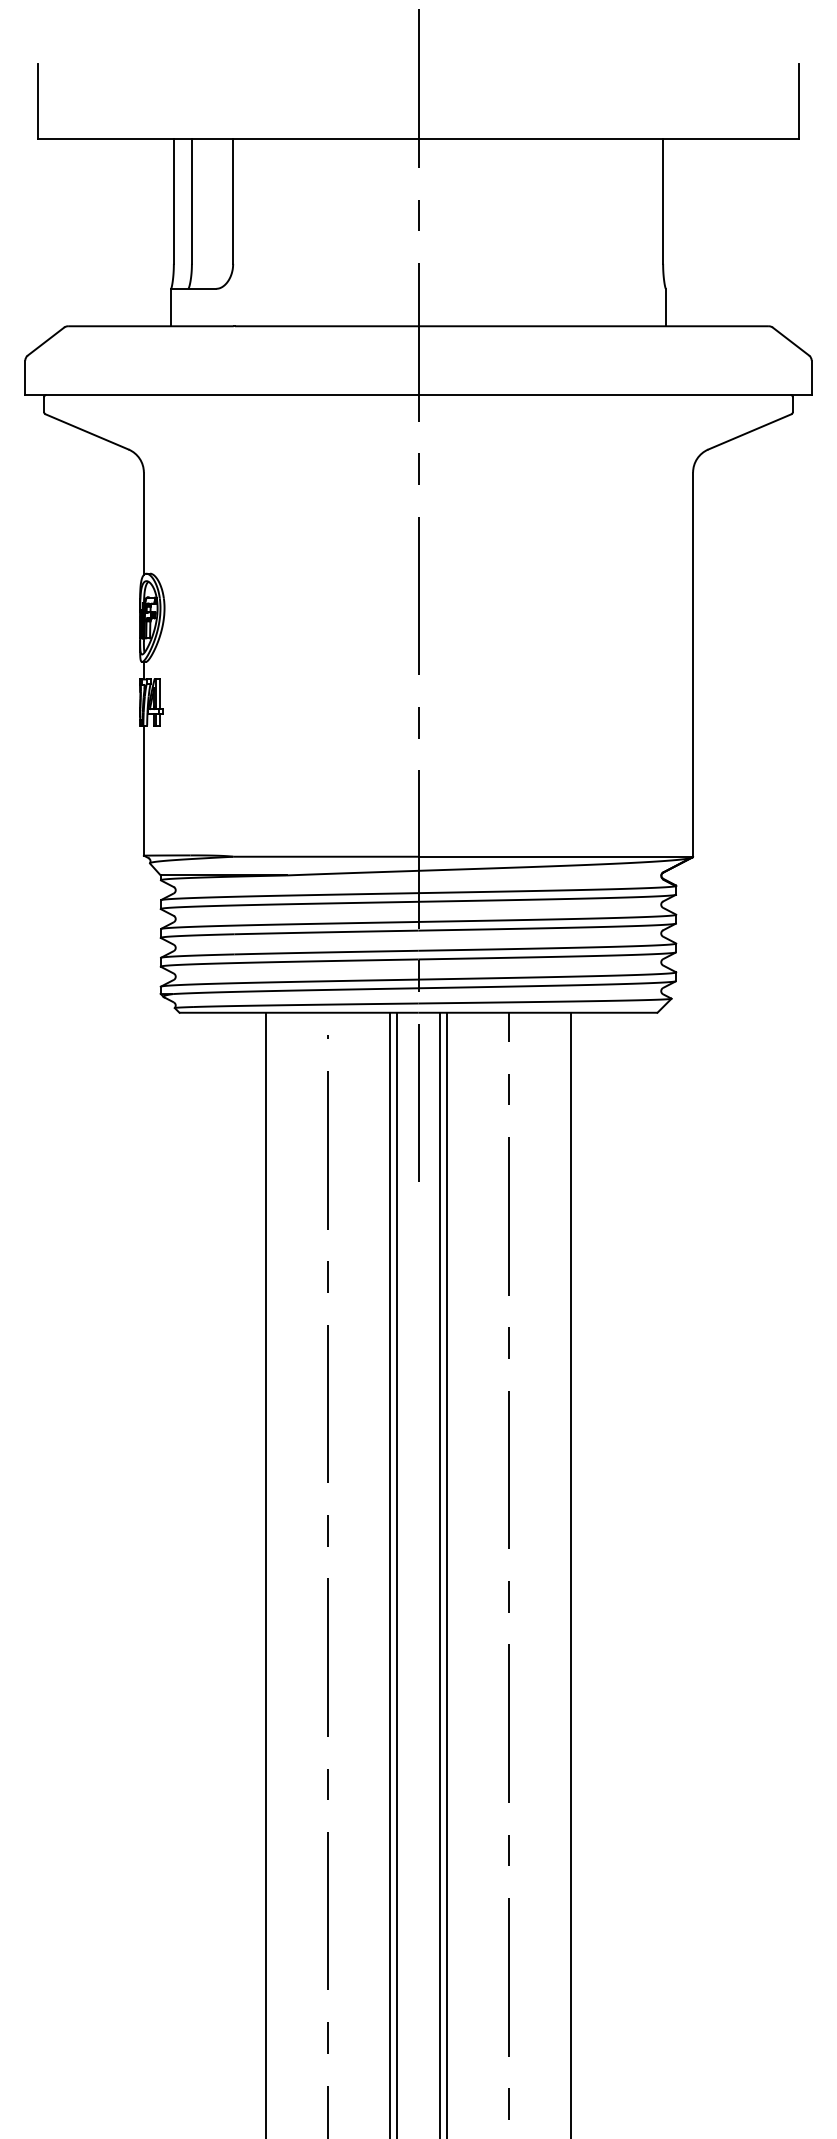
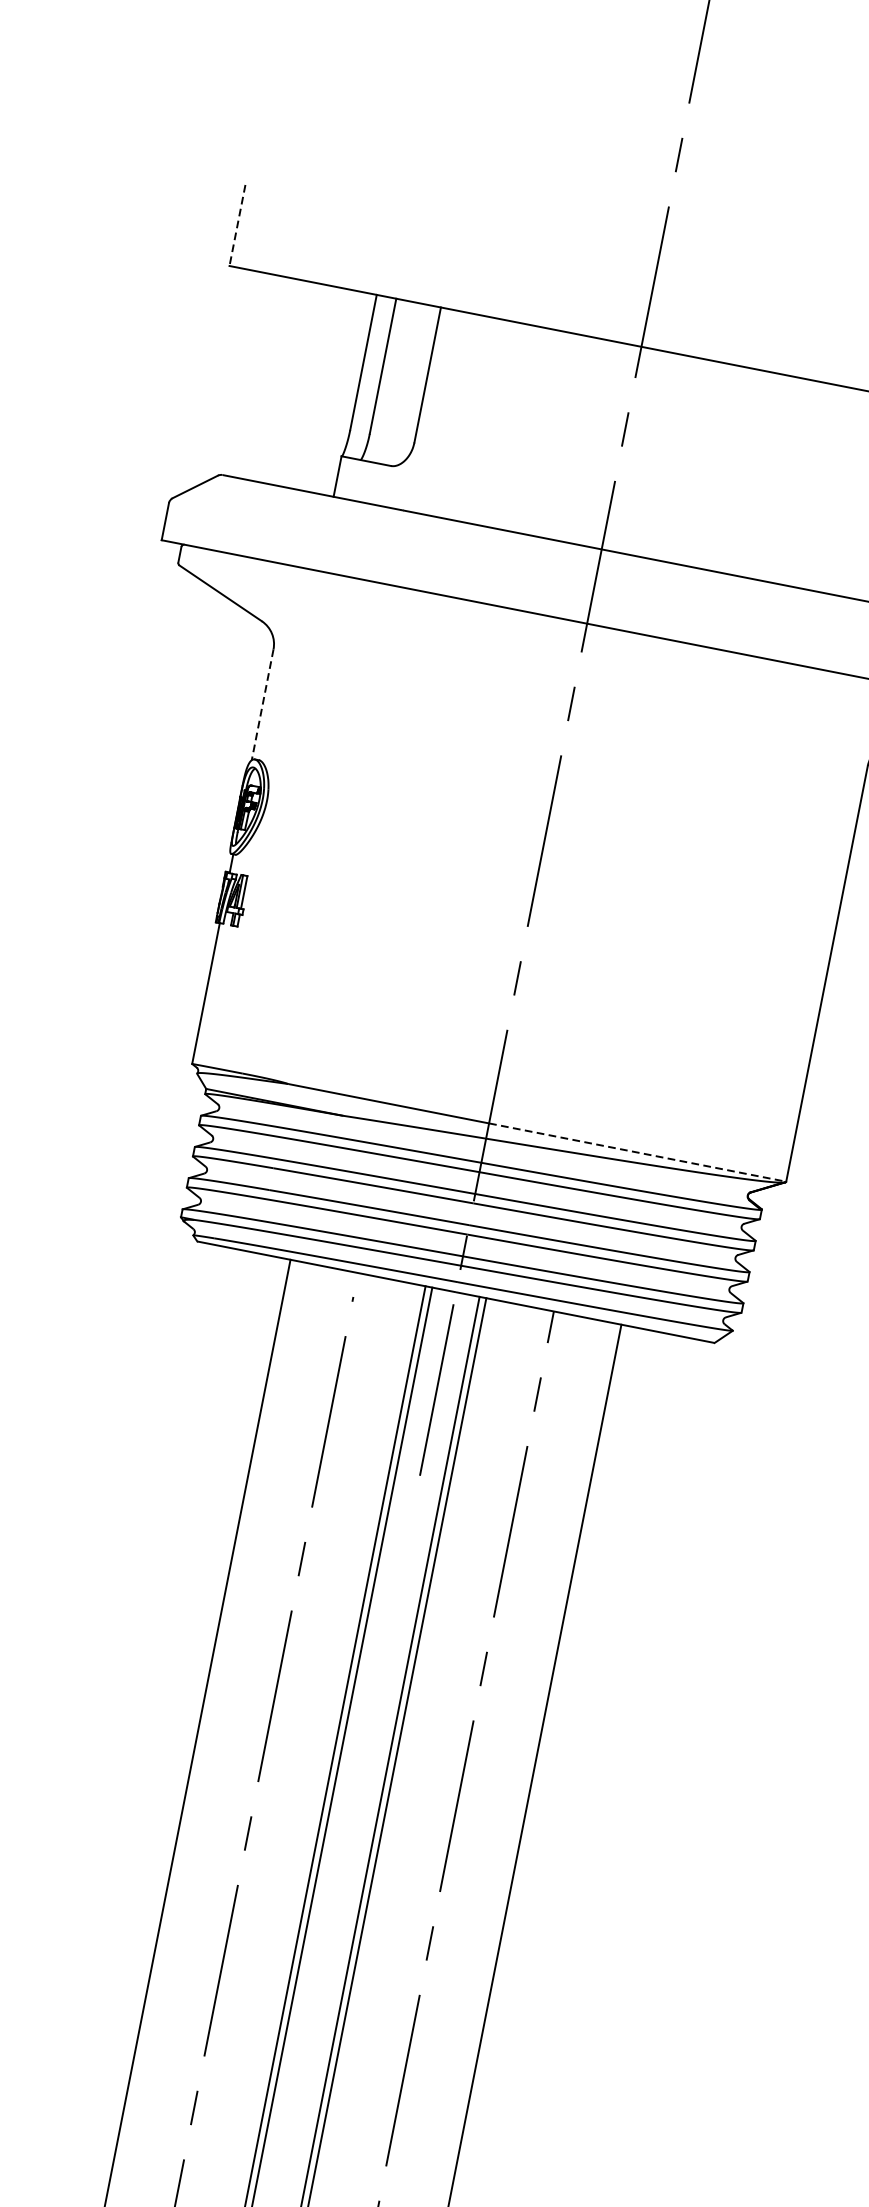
line: (37, 102) -> (236, 226), solid -> dashed
line: (143, 524) -> (262, 705), solid -> dashed
line: (556, 856) -> (638, 1152), solid -> dashed

